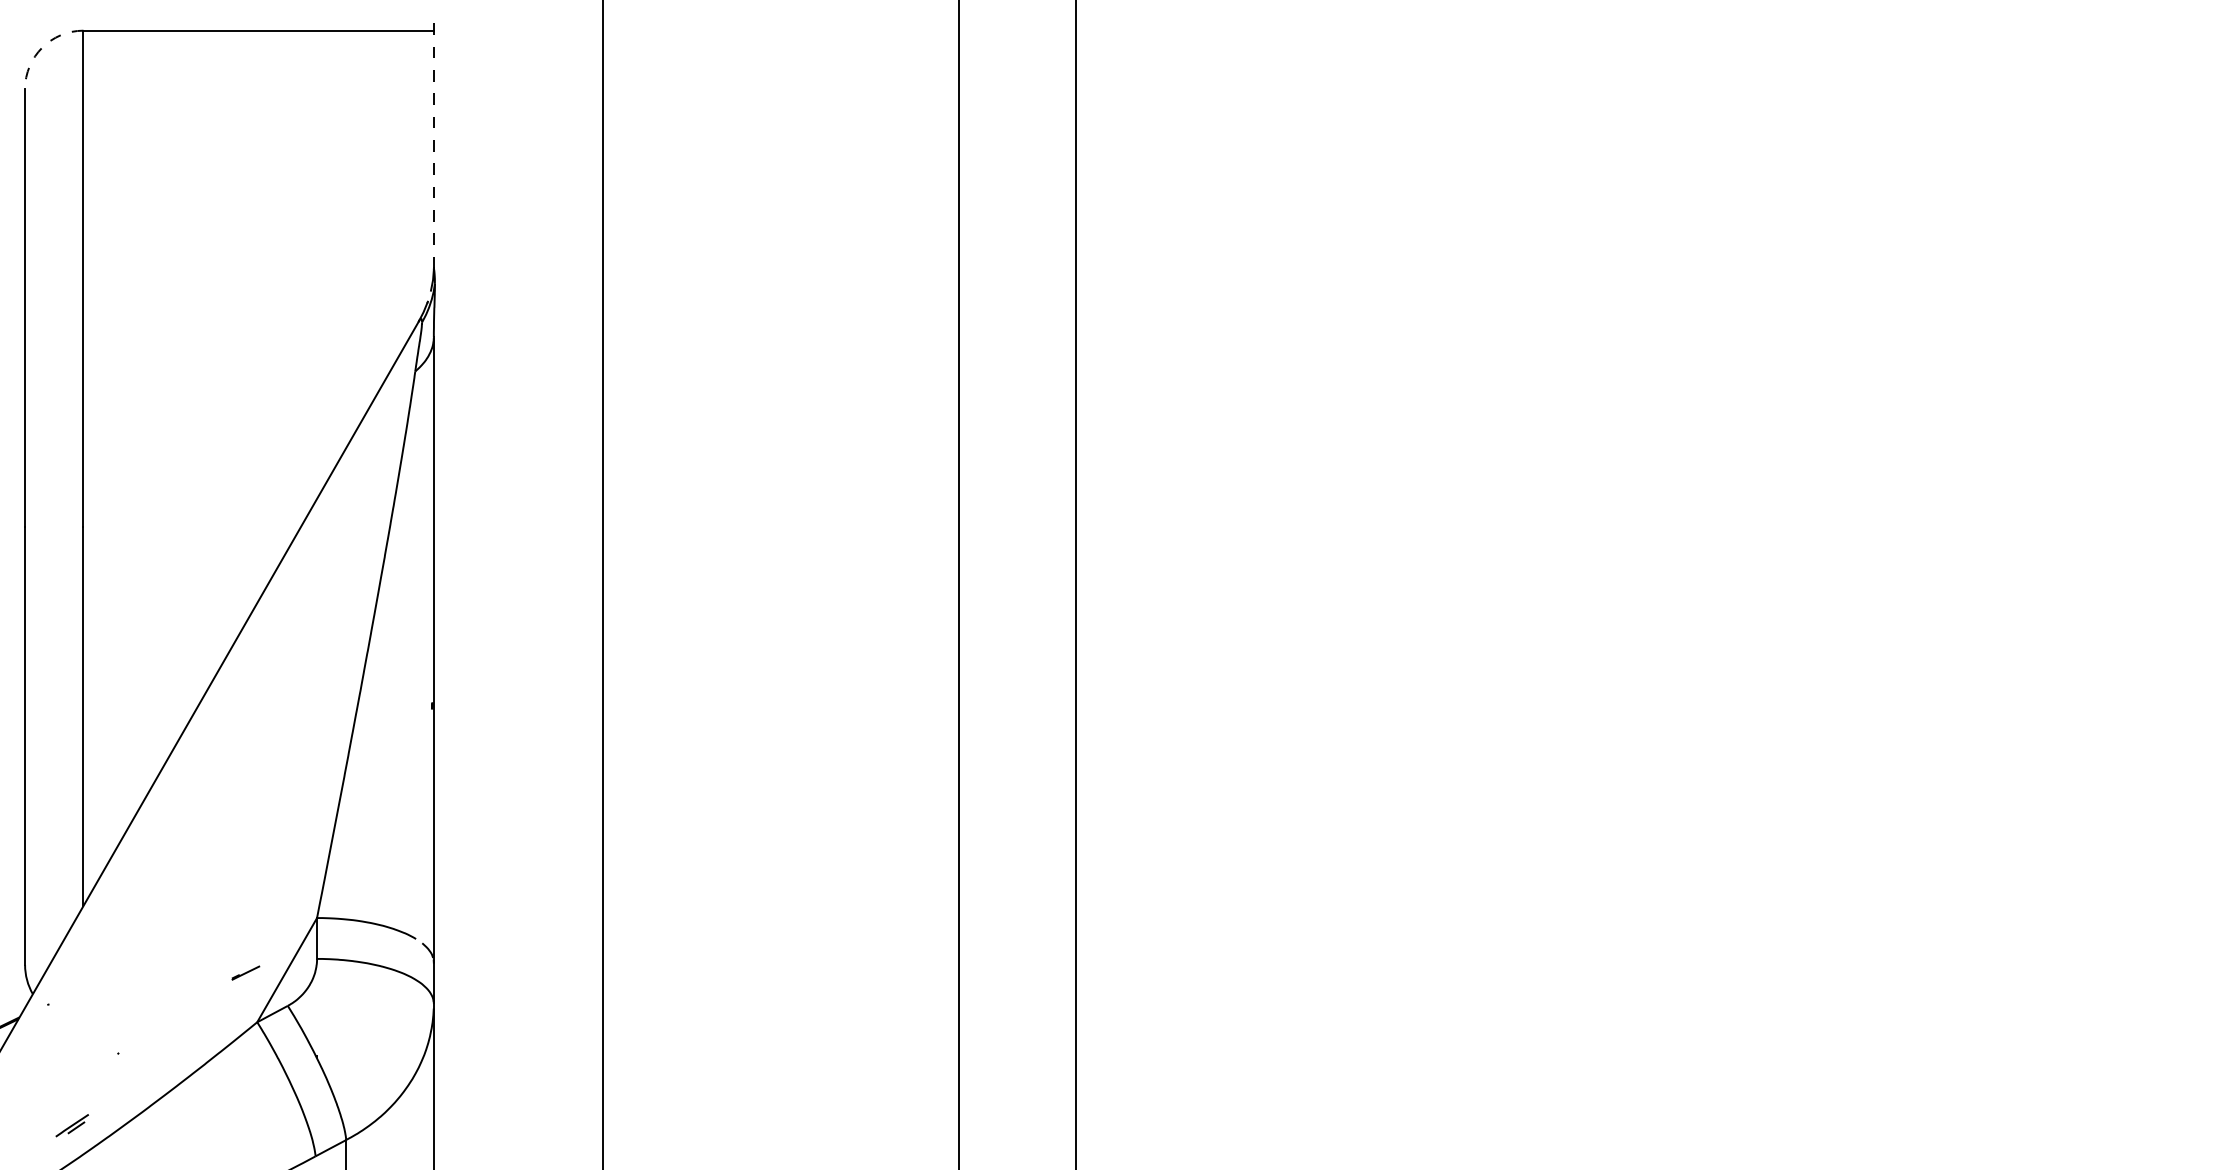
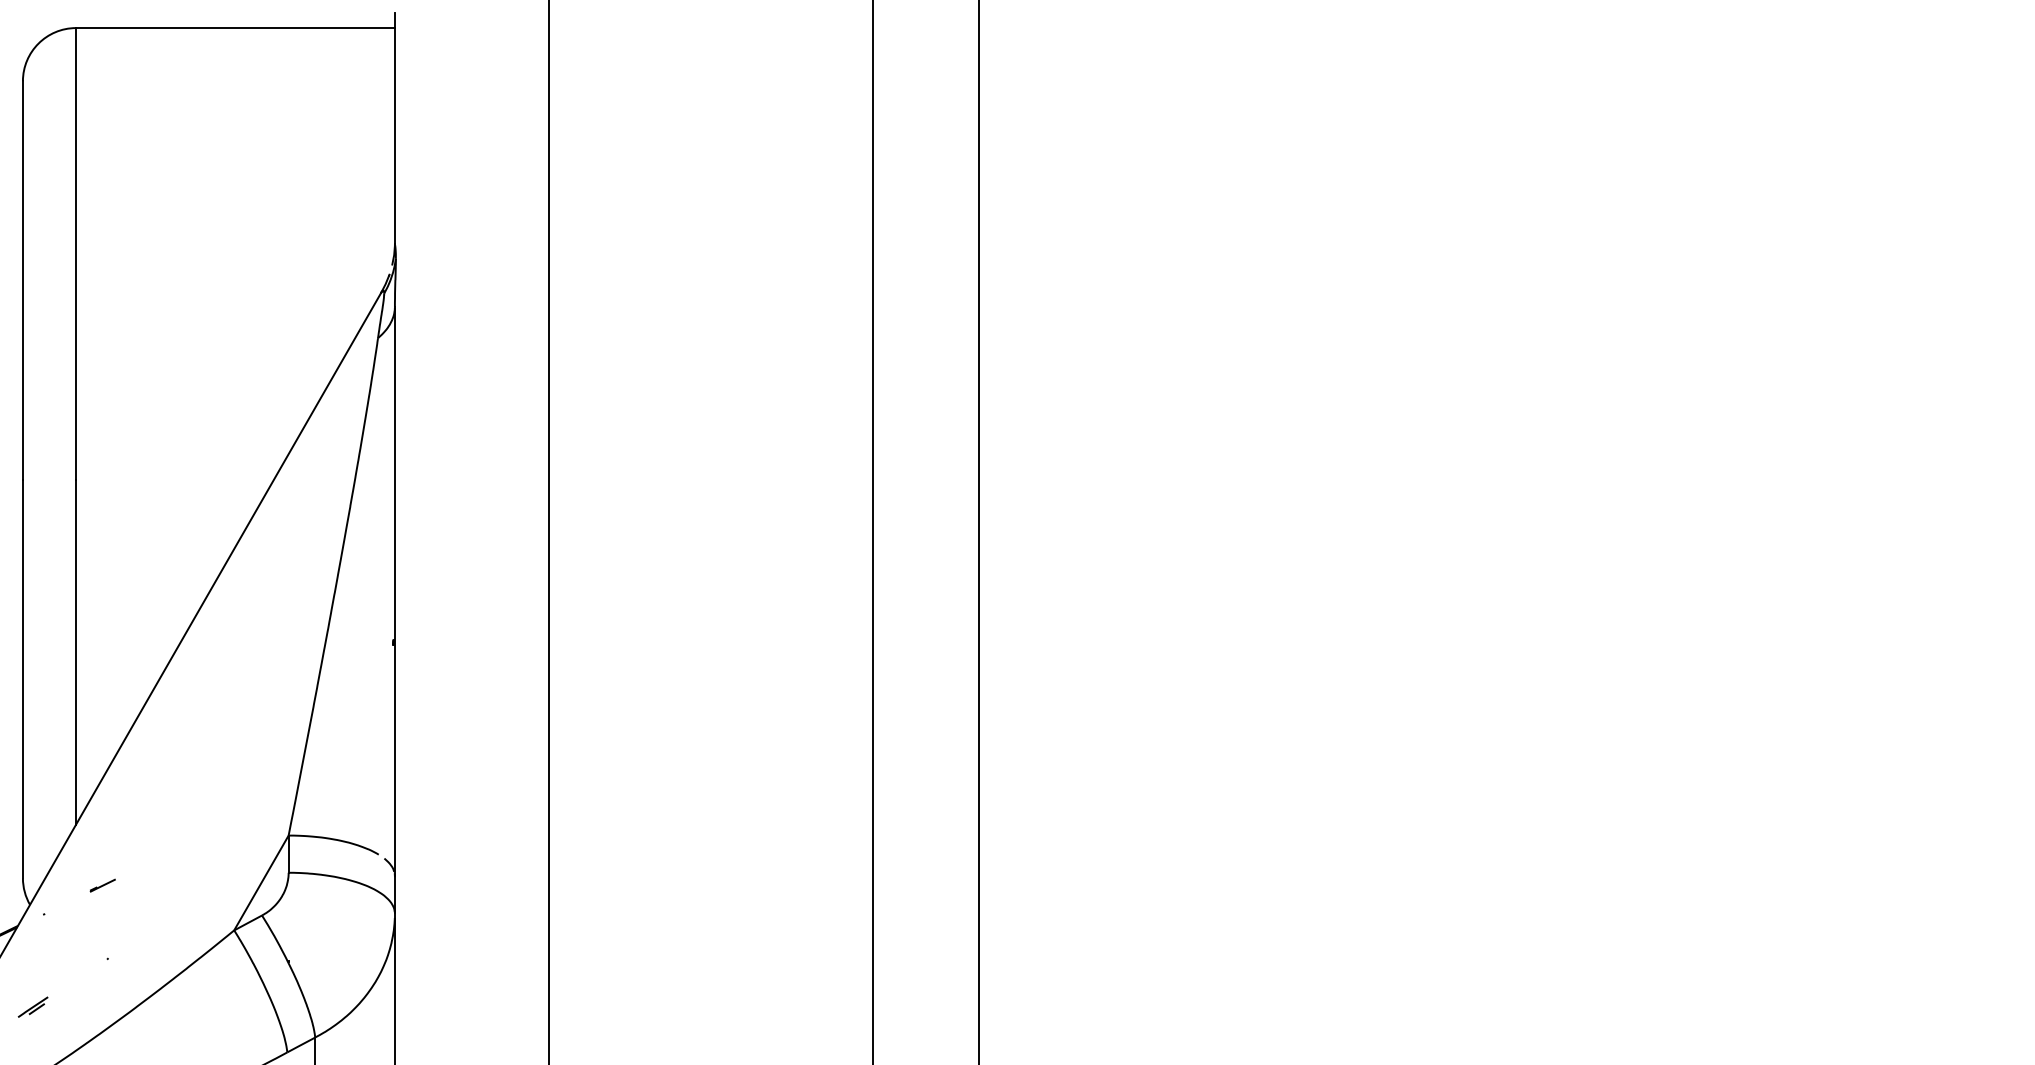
arc: (42, 47) -> (38, 43), dashed -> solid
line: (433, 140) -> (394, 128), dashed -> solid
line: (245, 972) -> (102, 885), moved
part: (71, 1125) -> (32, 1007), moved

